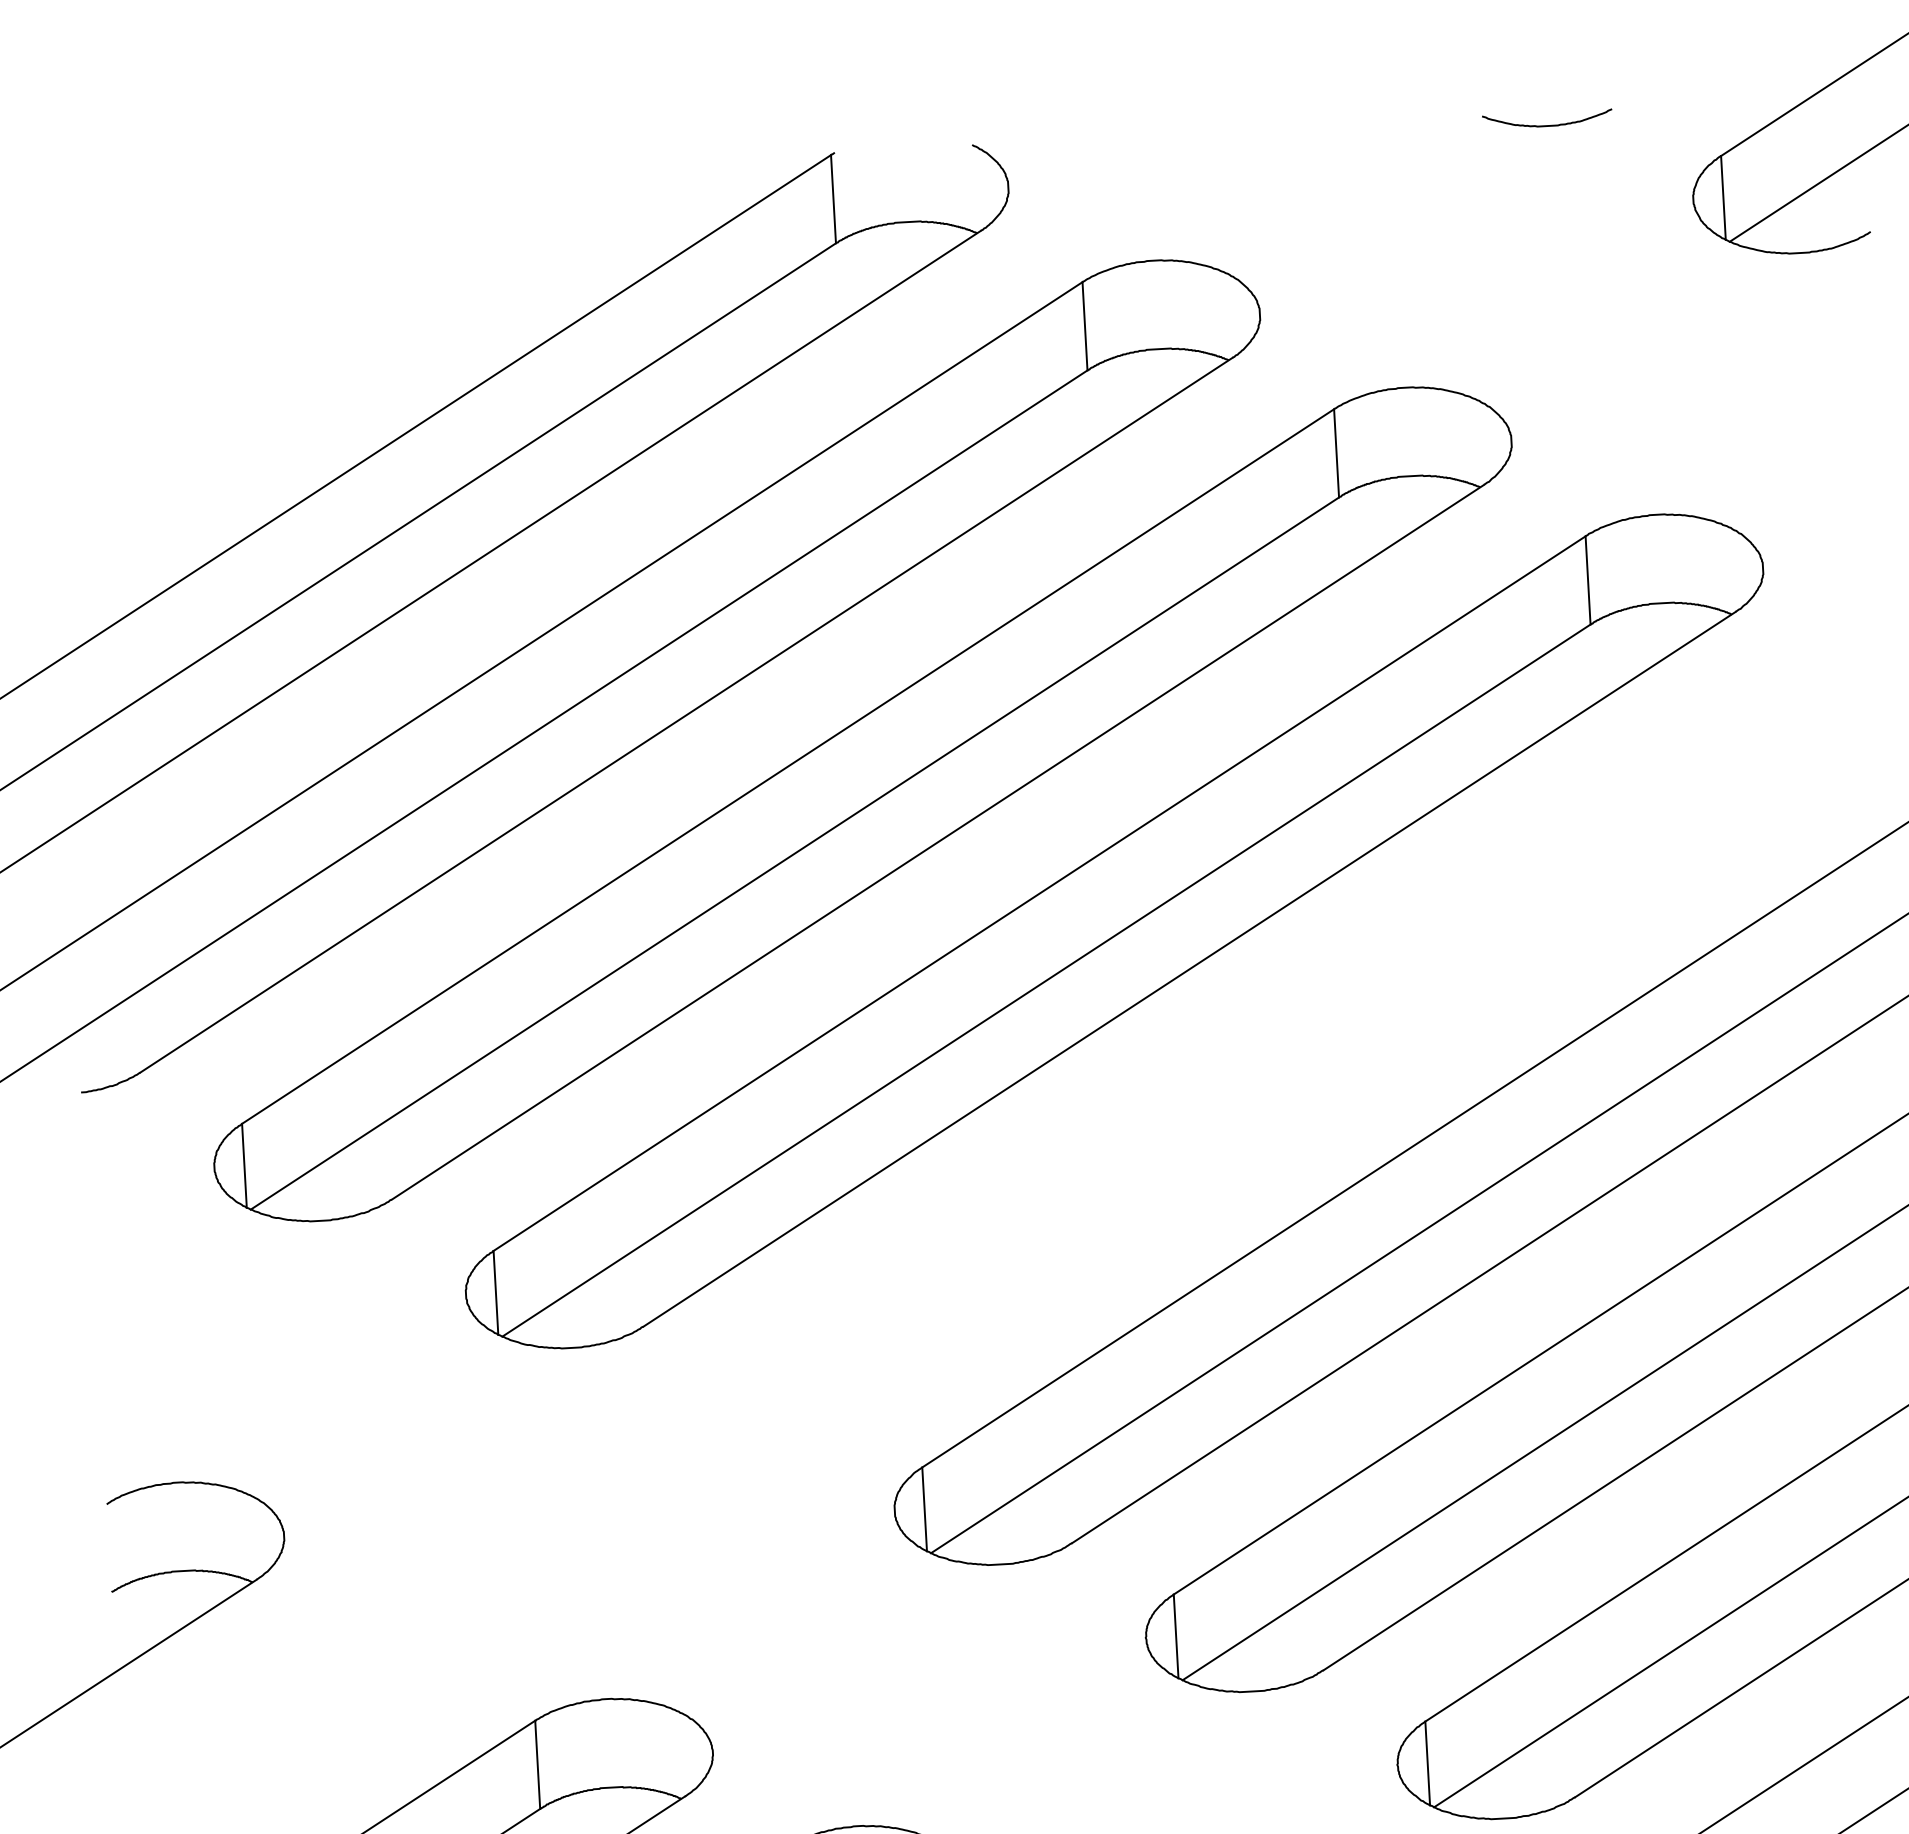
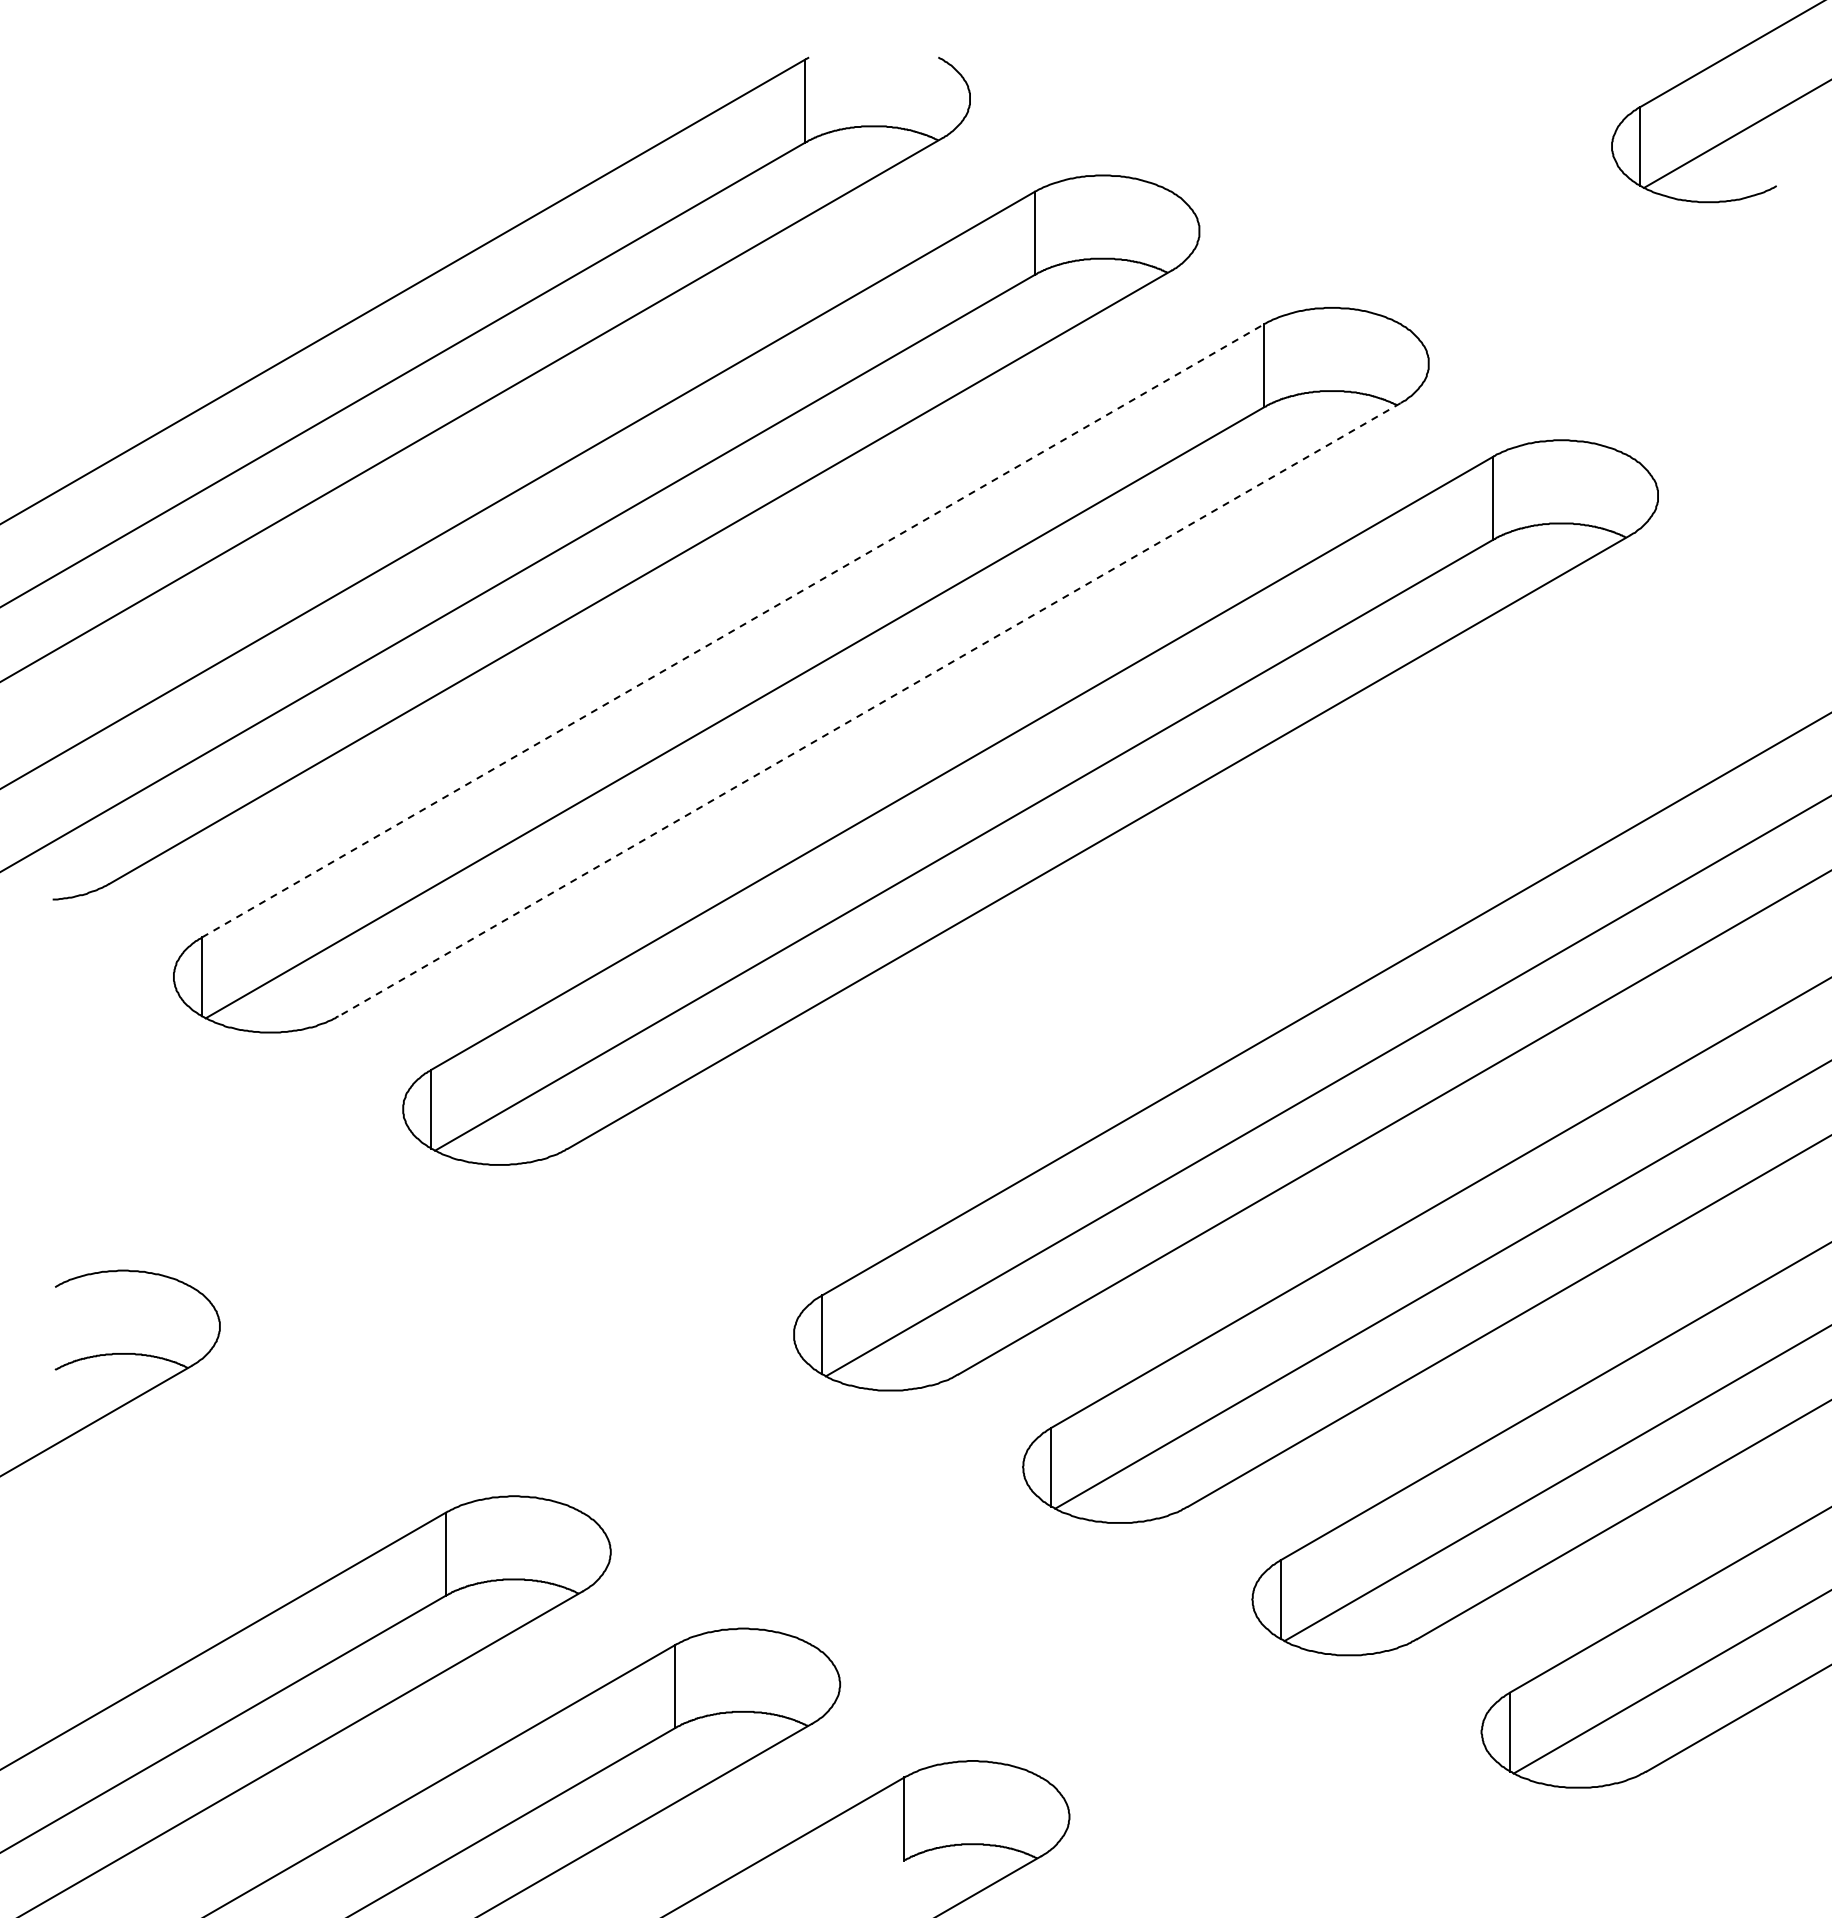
curve: (1547, 124) -> (1479, 68), removed
line: (788, 766) -> (733, 630), solid -> dashed
line: (937, 843) -> (869, 710), solid -> dashed

